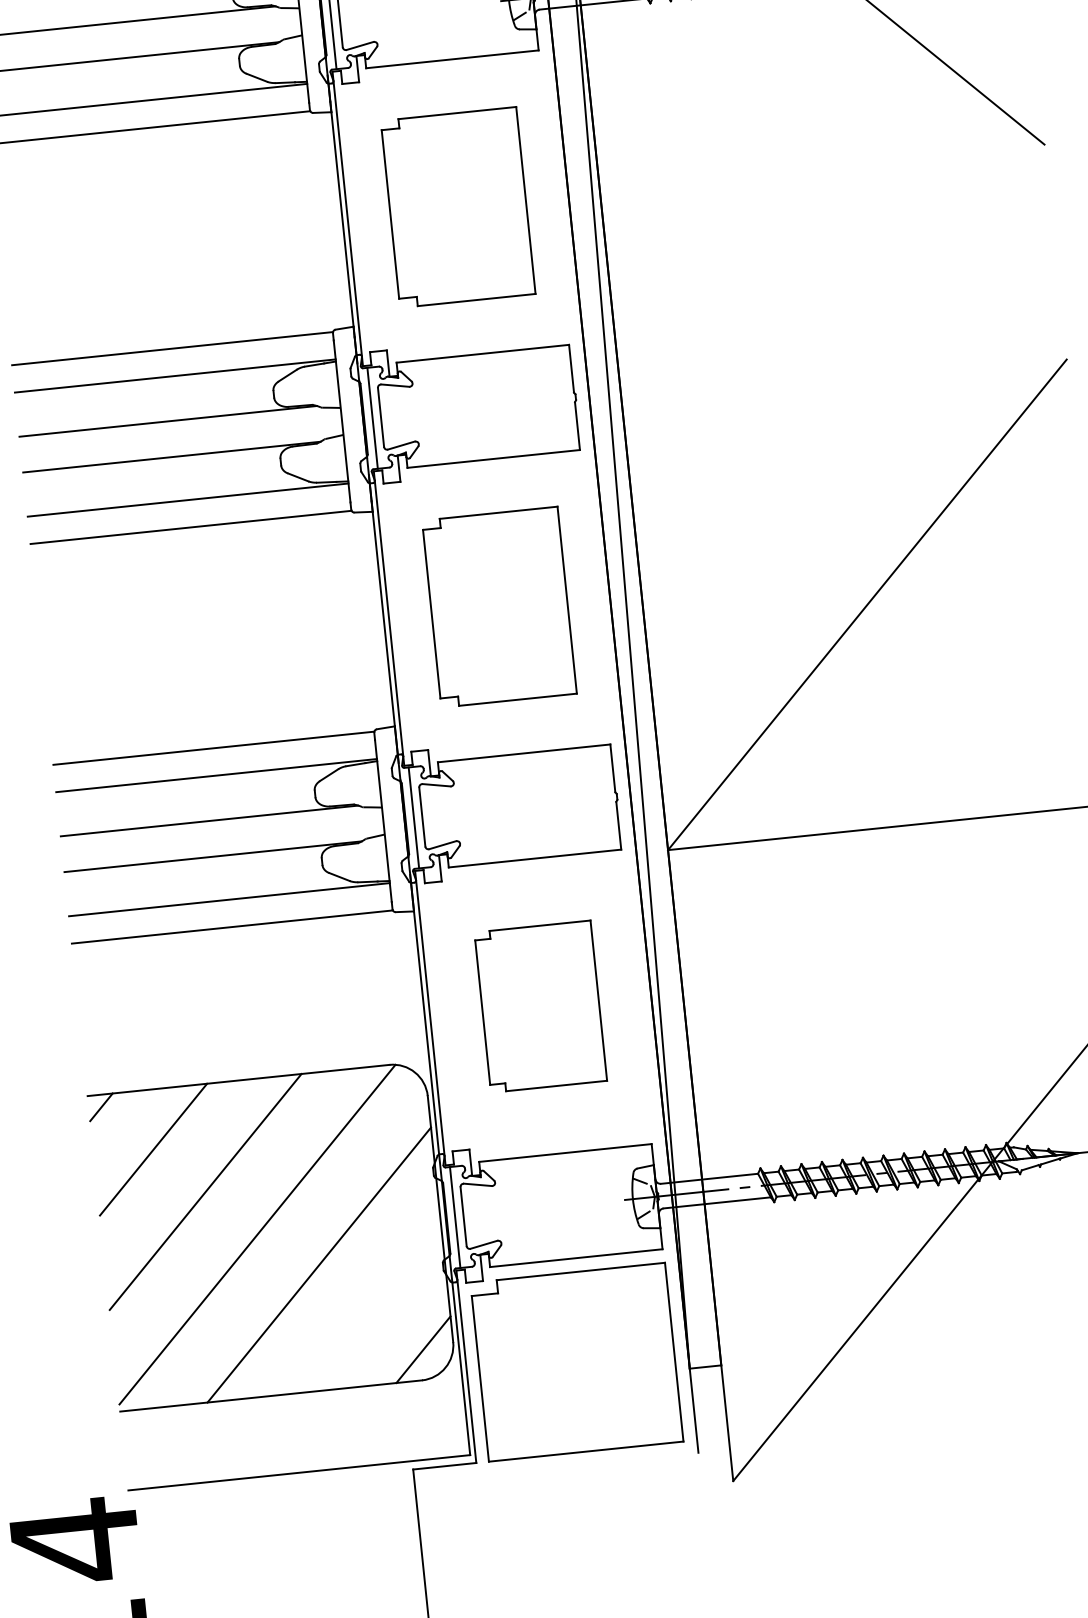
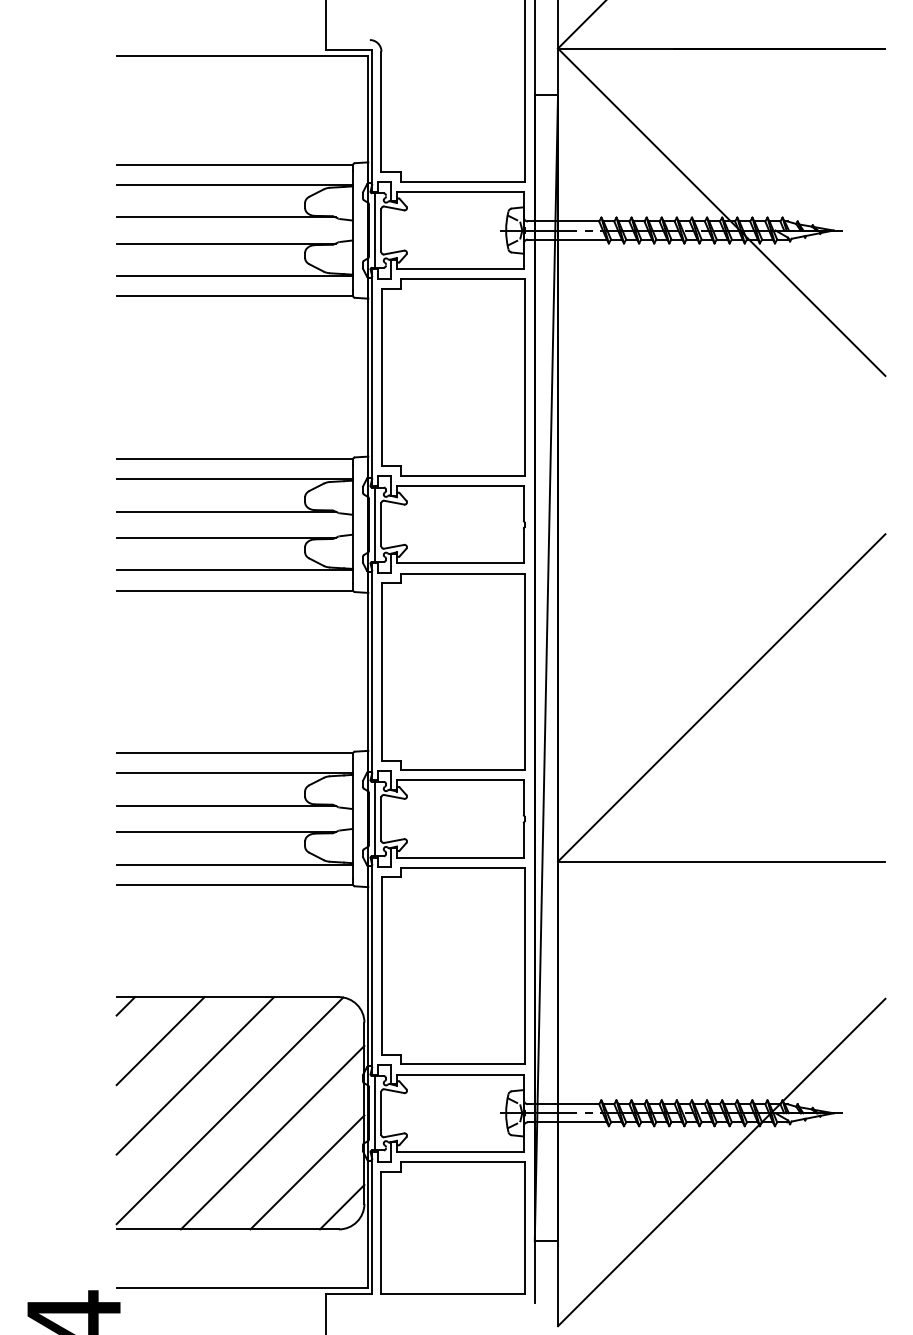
part: (458, 207) -> (453, 377), size x1.43
part: (499, 606) -> (453, 671), size x1.43
part: (540, 1005) -> (453, 965), size x1.67
line: (371, 1307) -> (307, 1172), added

